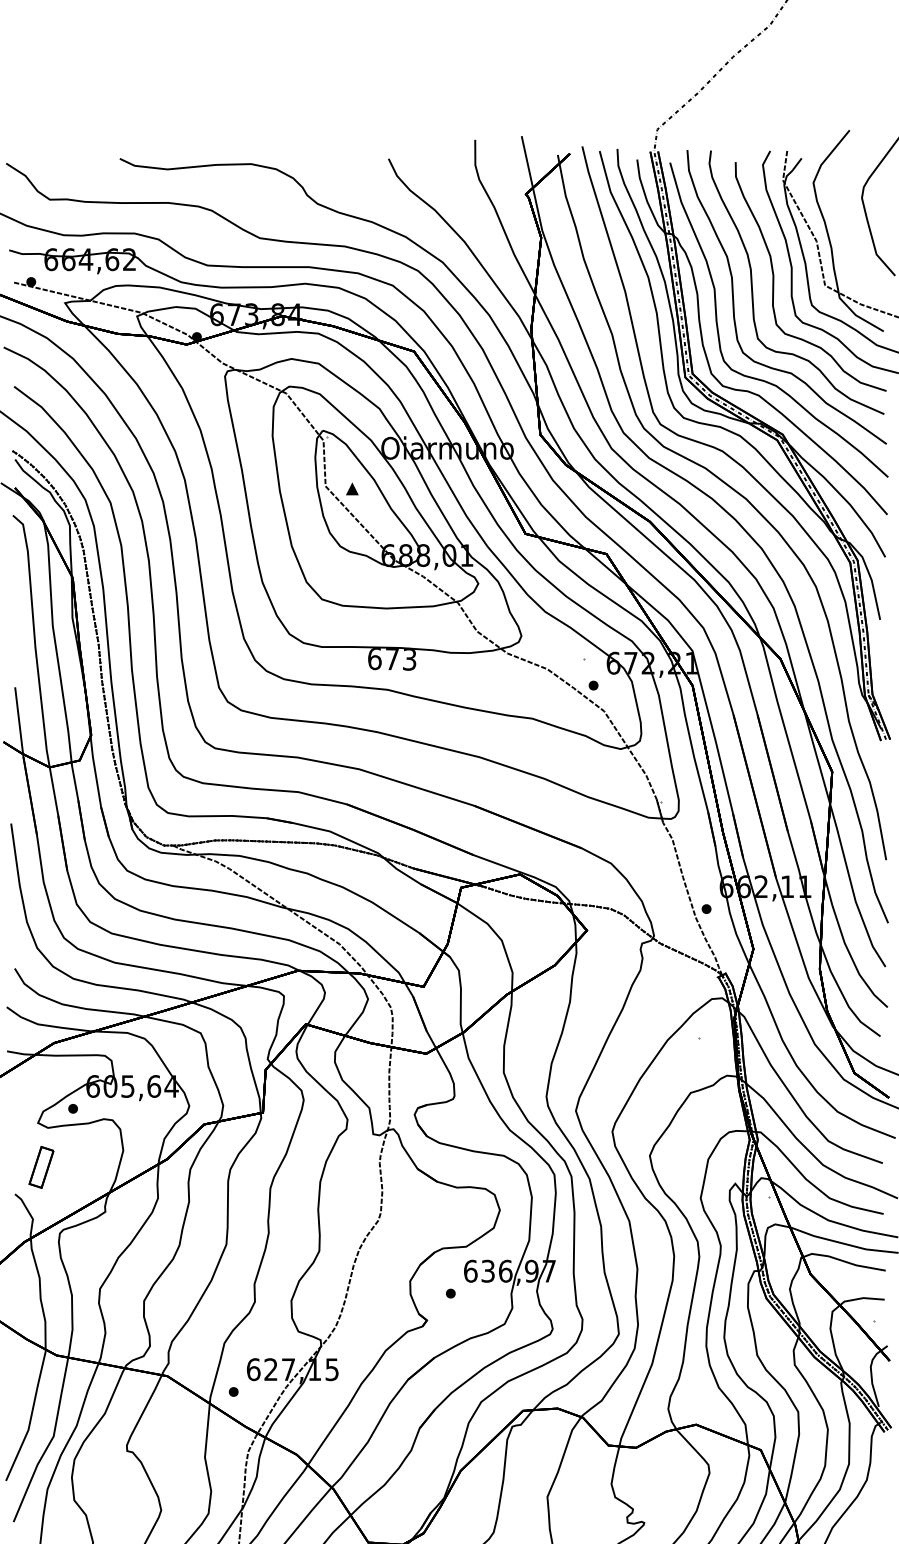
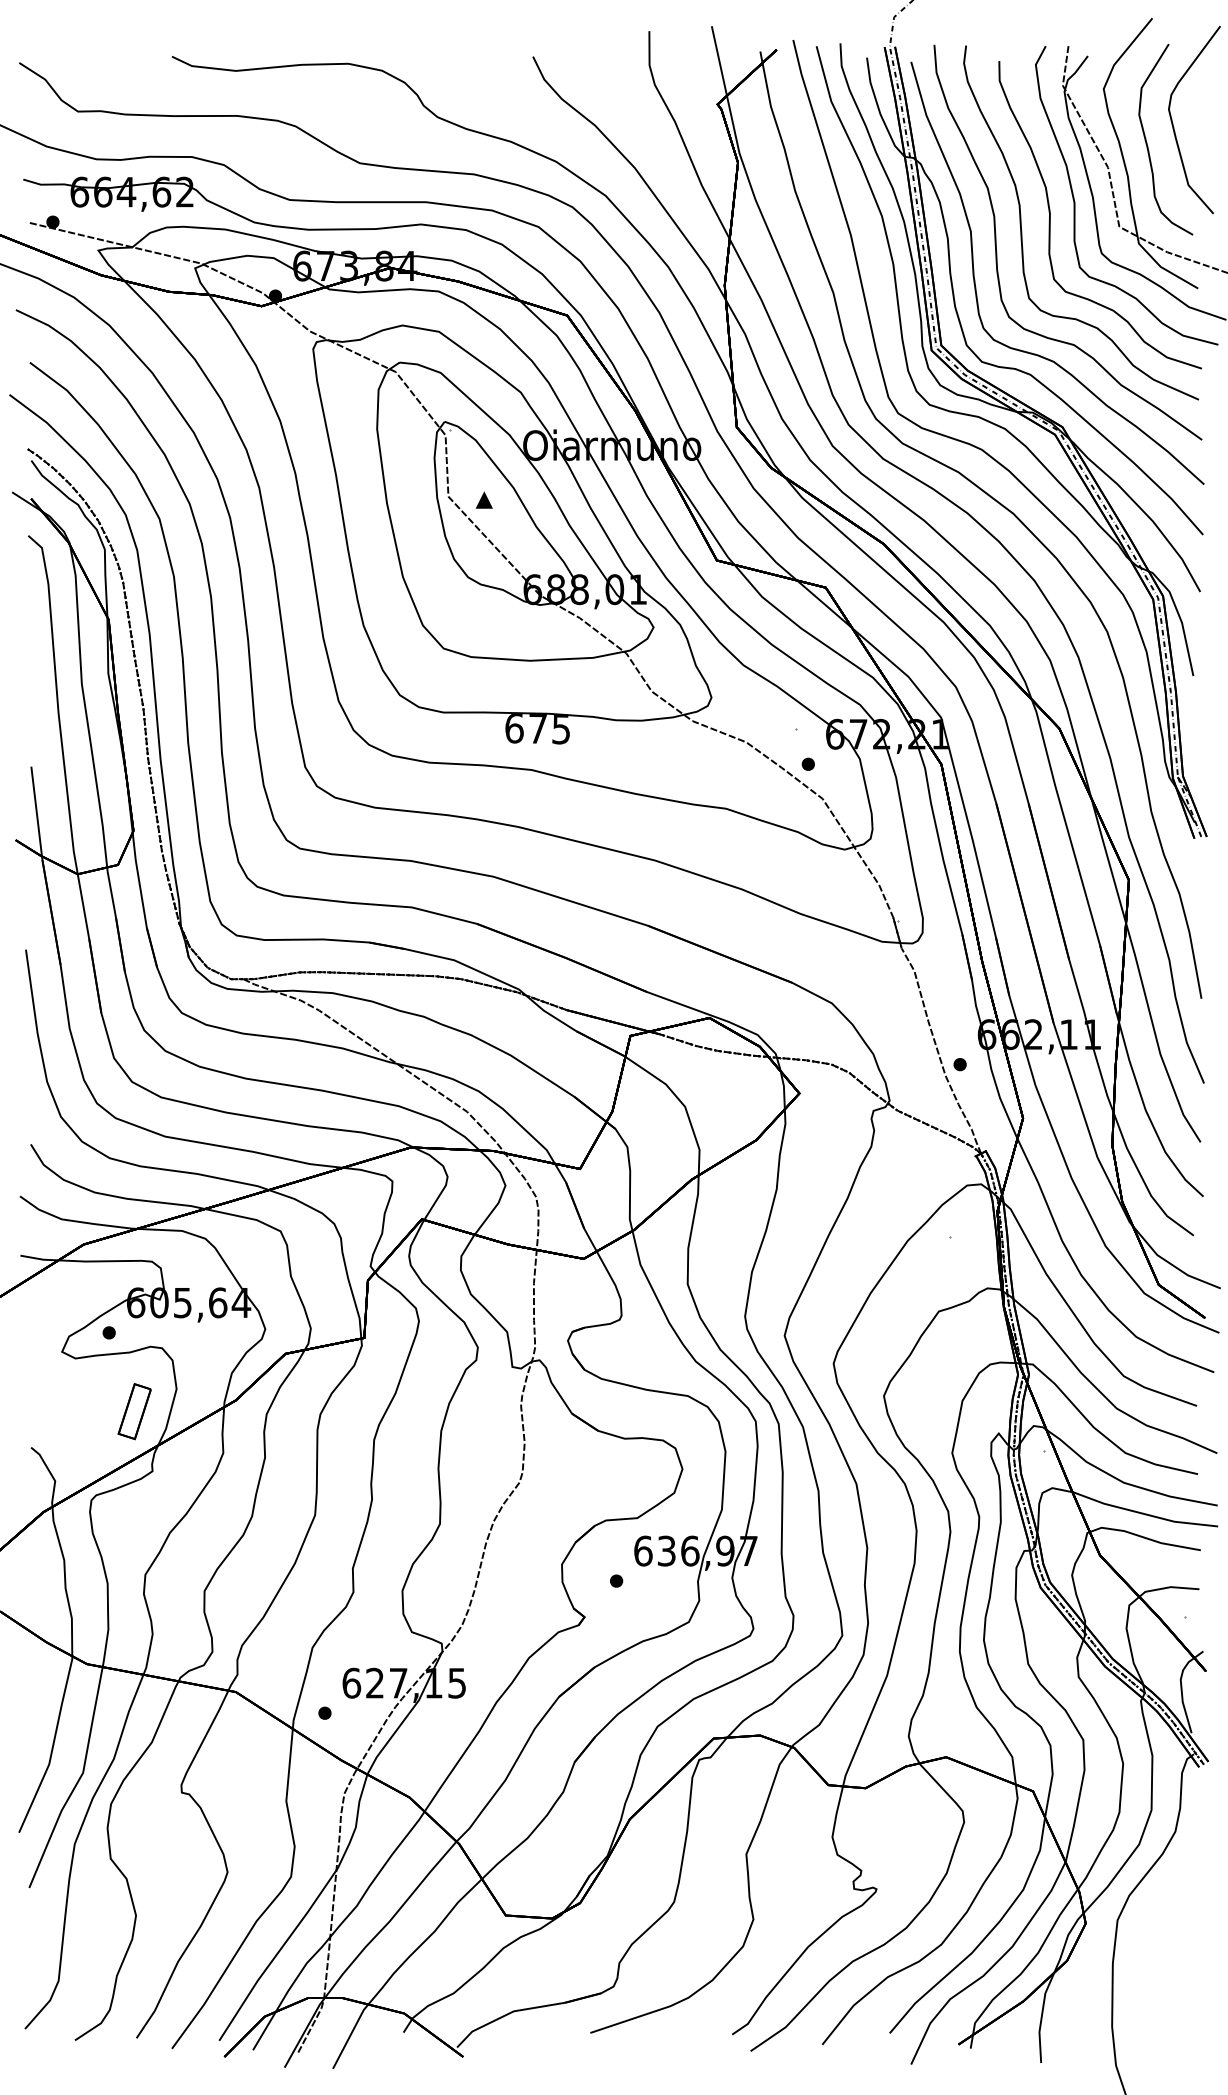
curve: (846, 222) -> (1147, 142), added
text: (409, 658) -> (561, 728), 673 -> 675
part: (41, 1167) -> (134, 1411), moved

